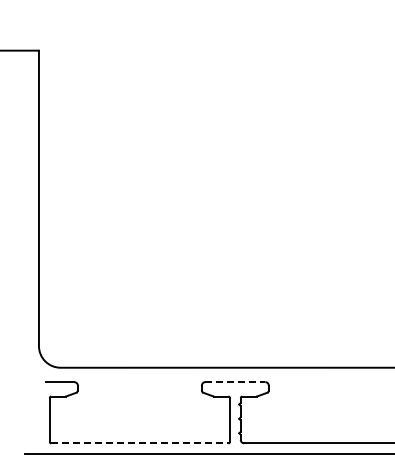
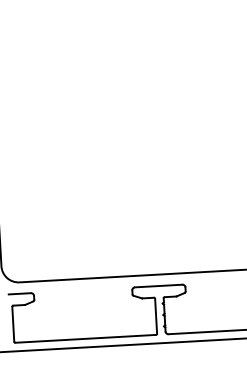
line: (235, 382) -> (158, 286), dashed -> solid
line: (139, 443) -> (85, 338), dashed -> solid

